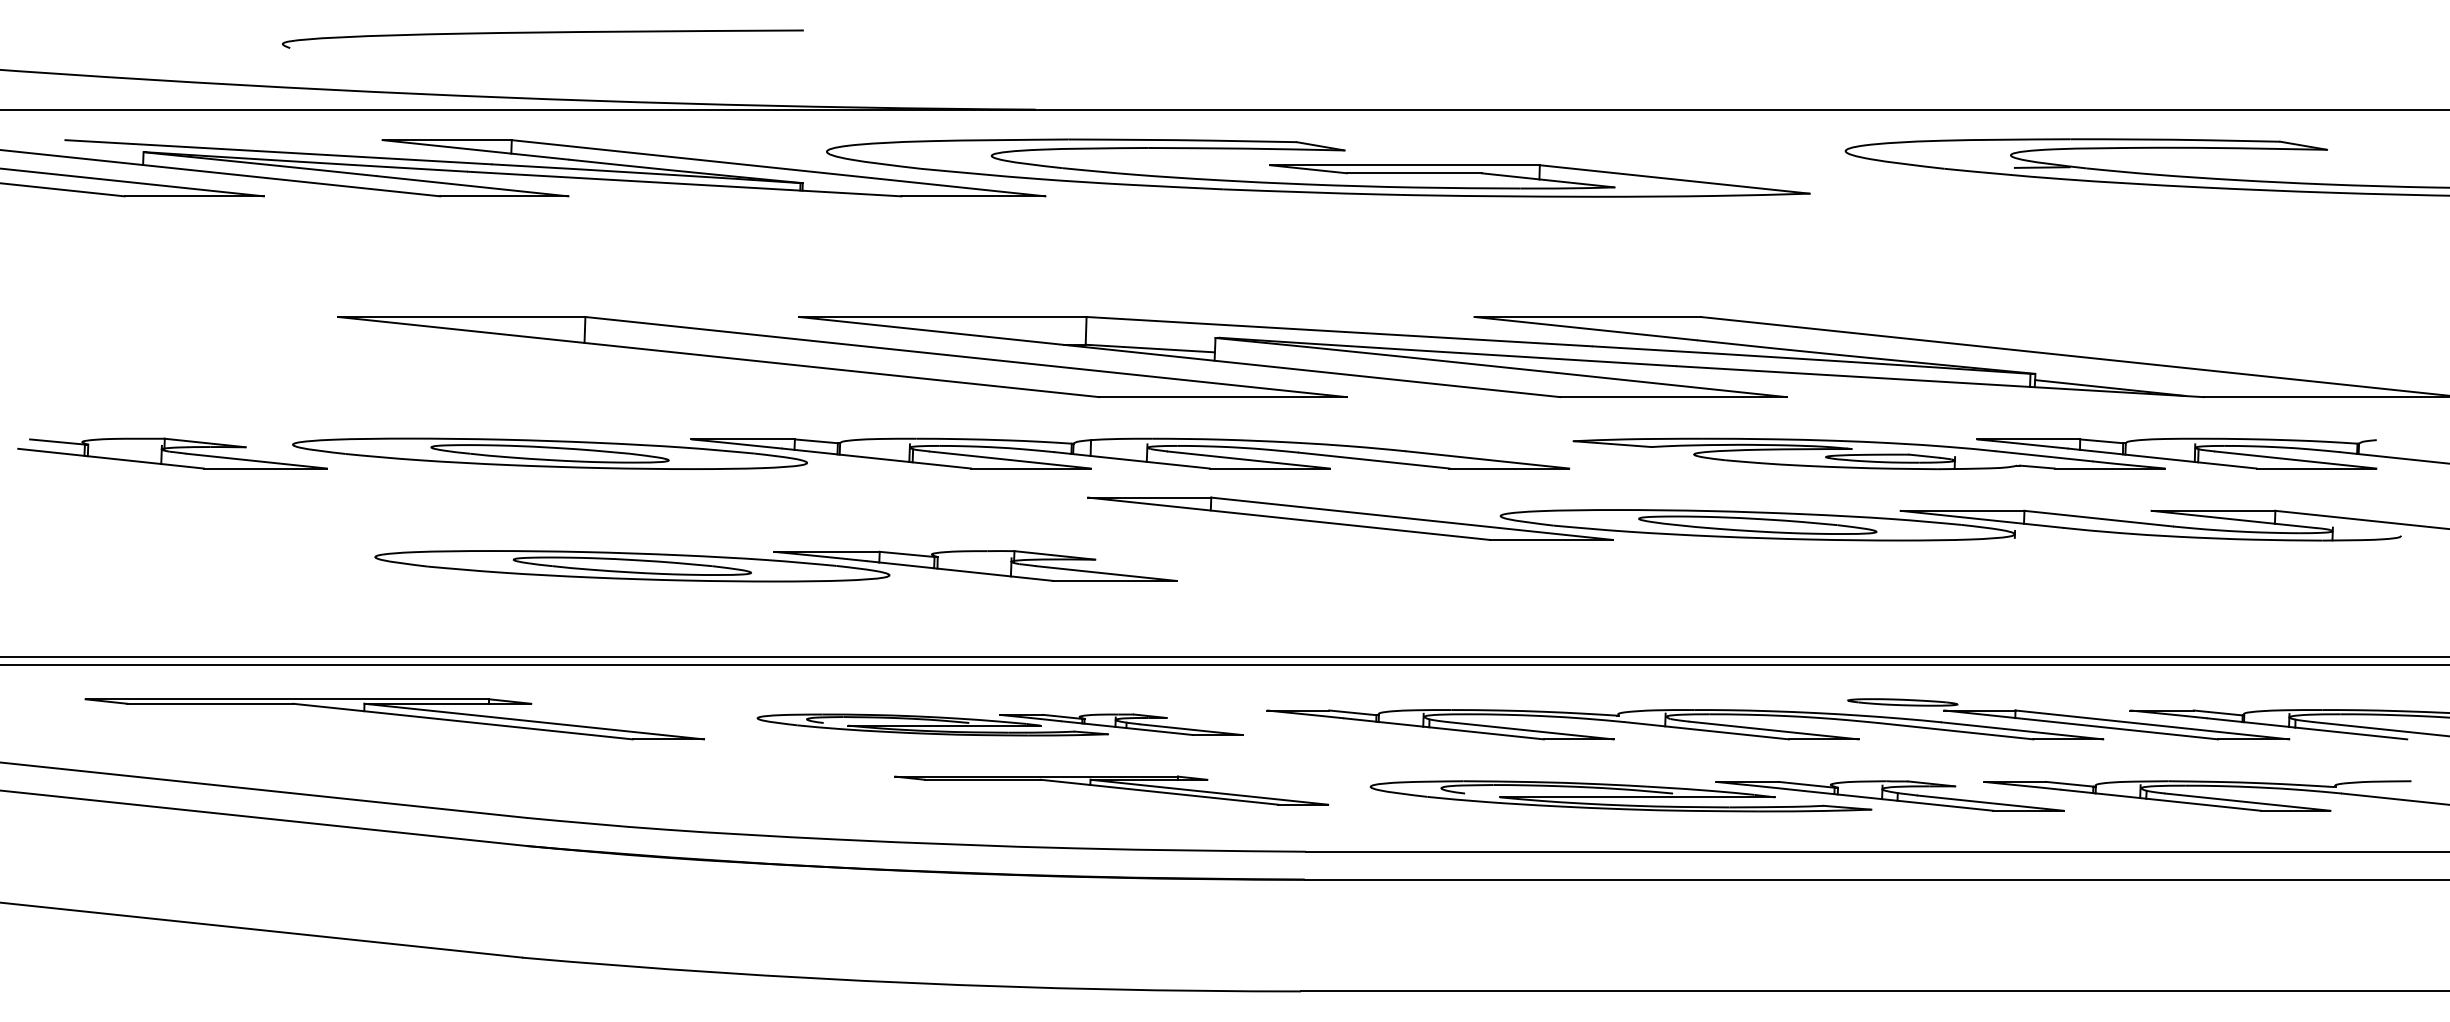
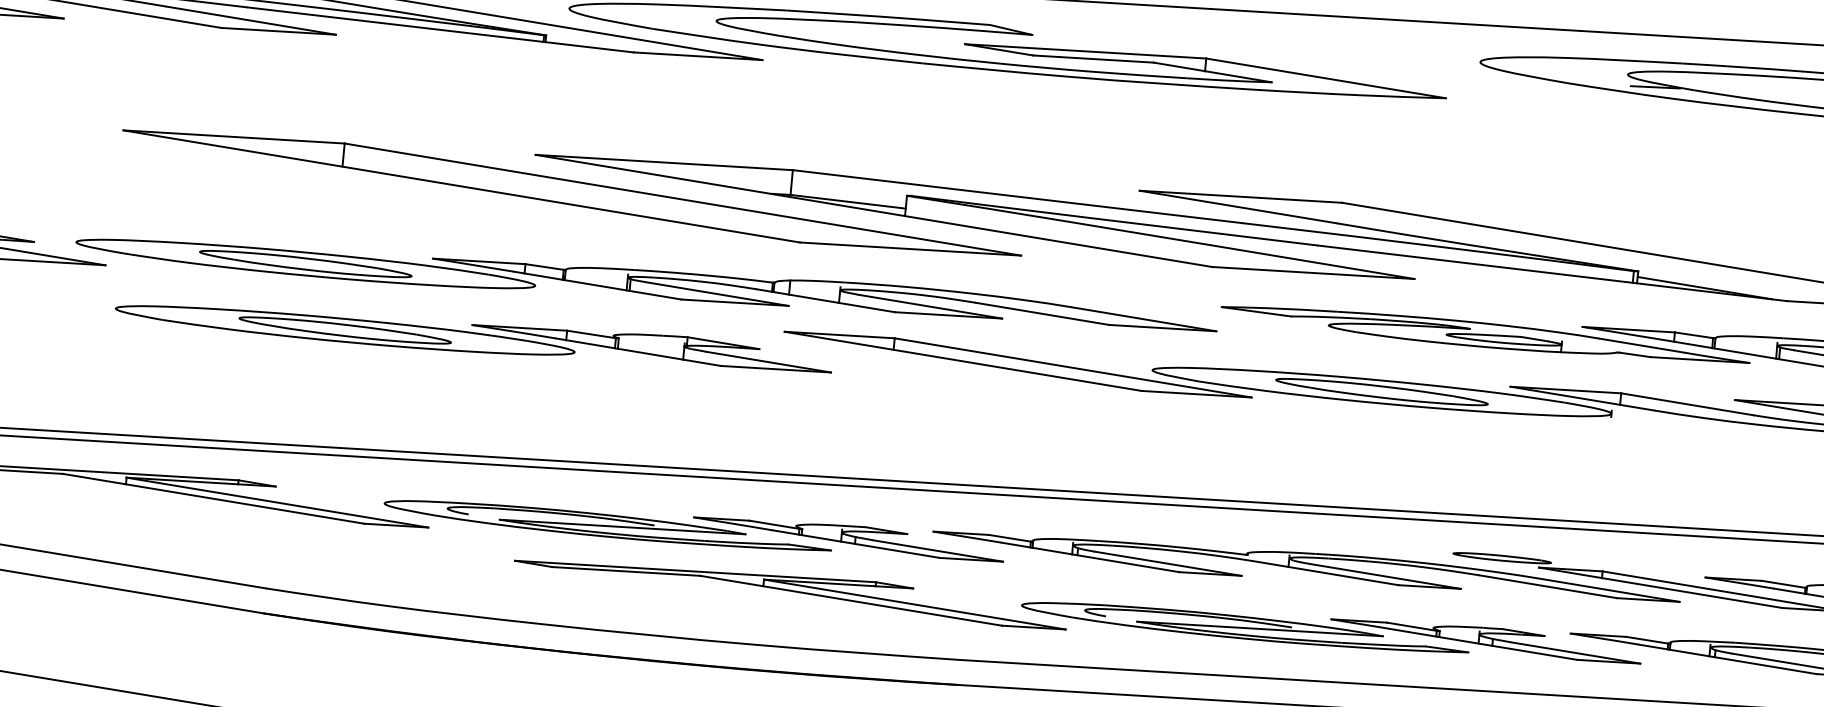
part: (775, 566) -> (473, 338), moved
part: (999, 724) -> (693, 529), size x1.43
part: (1111, 790) -> (789, 594), size x1.43

